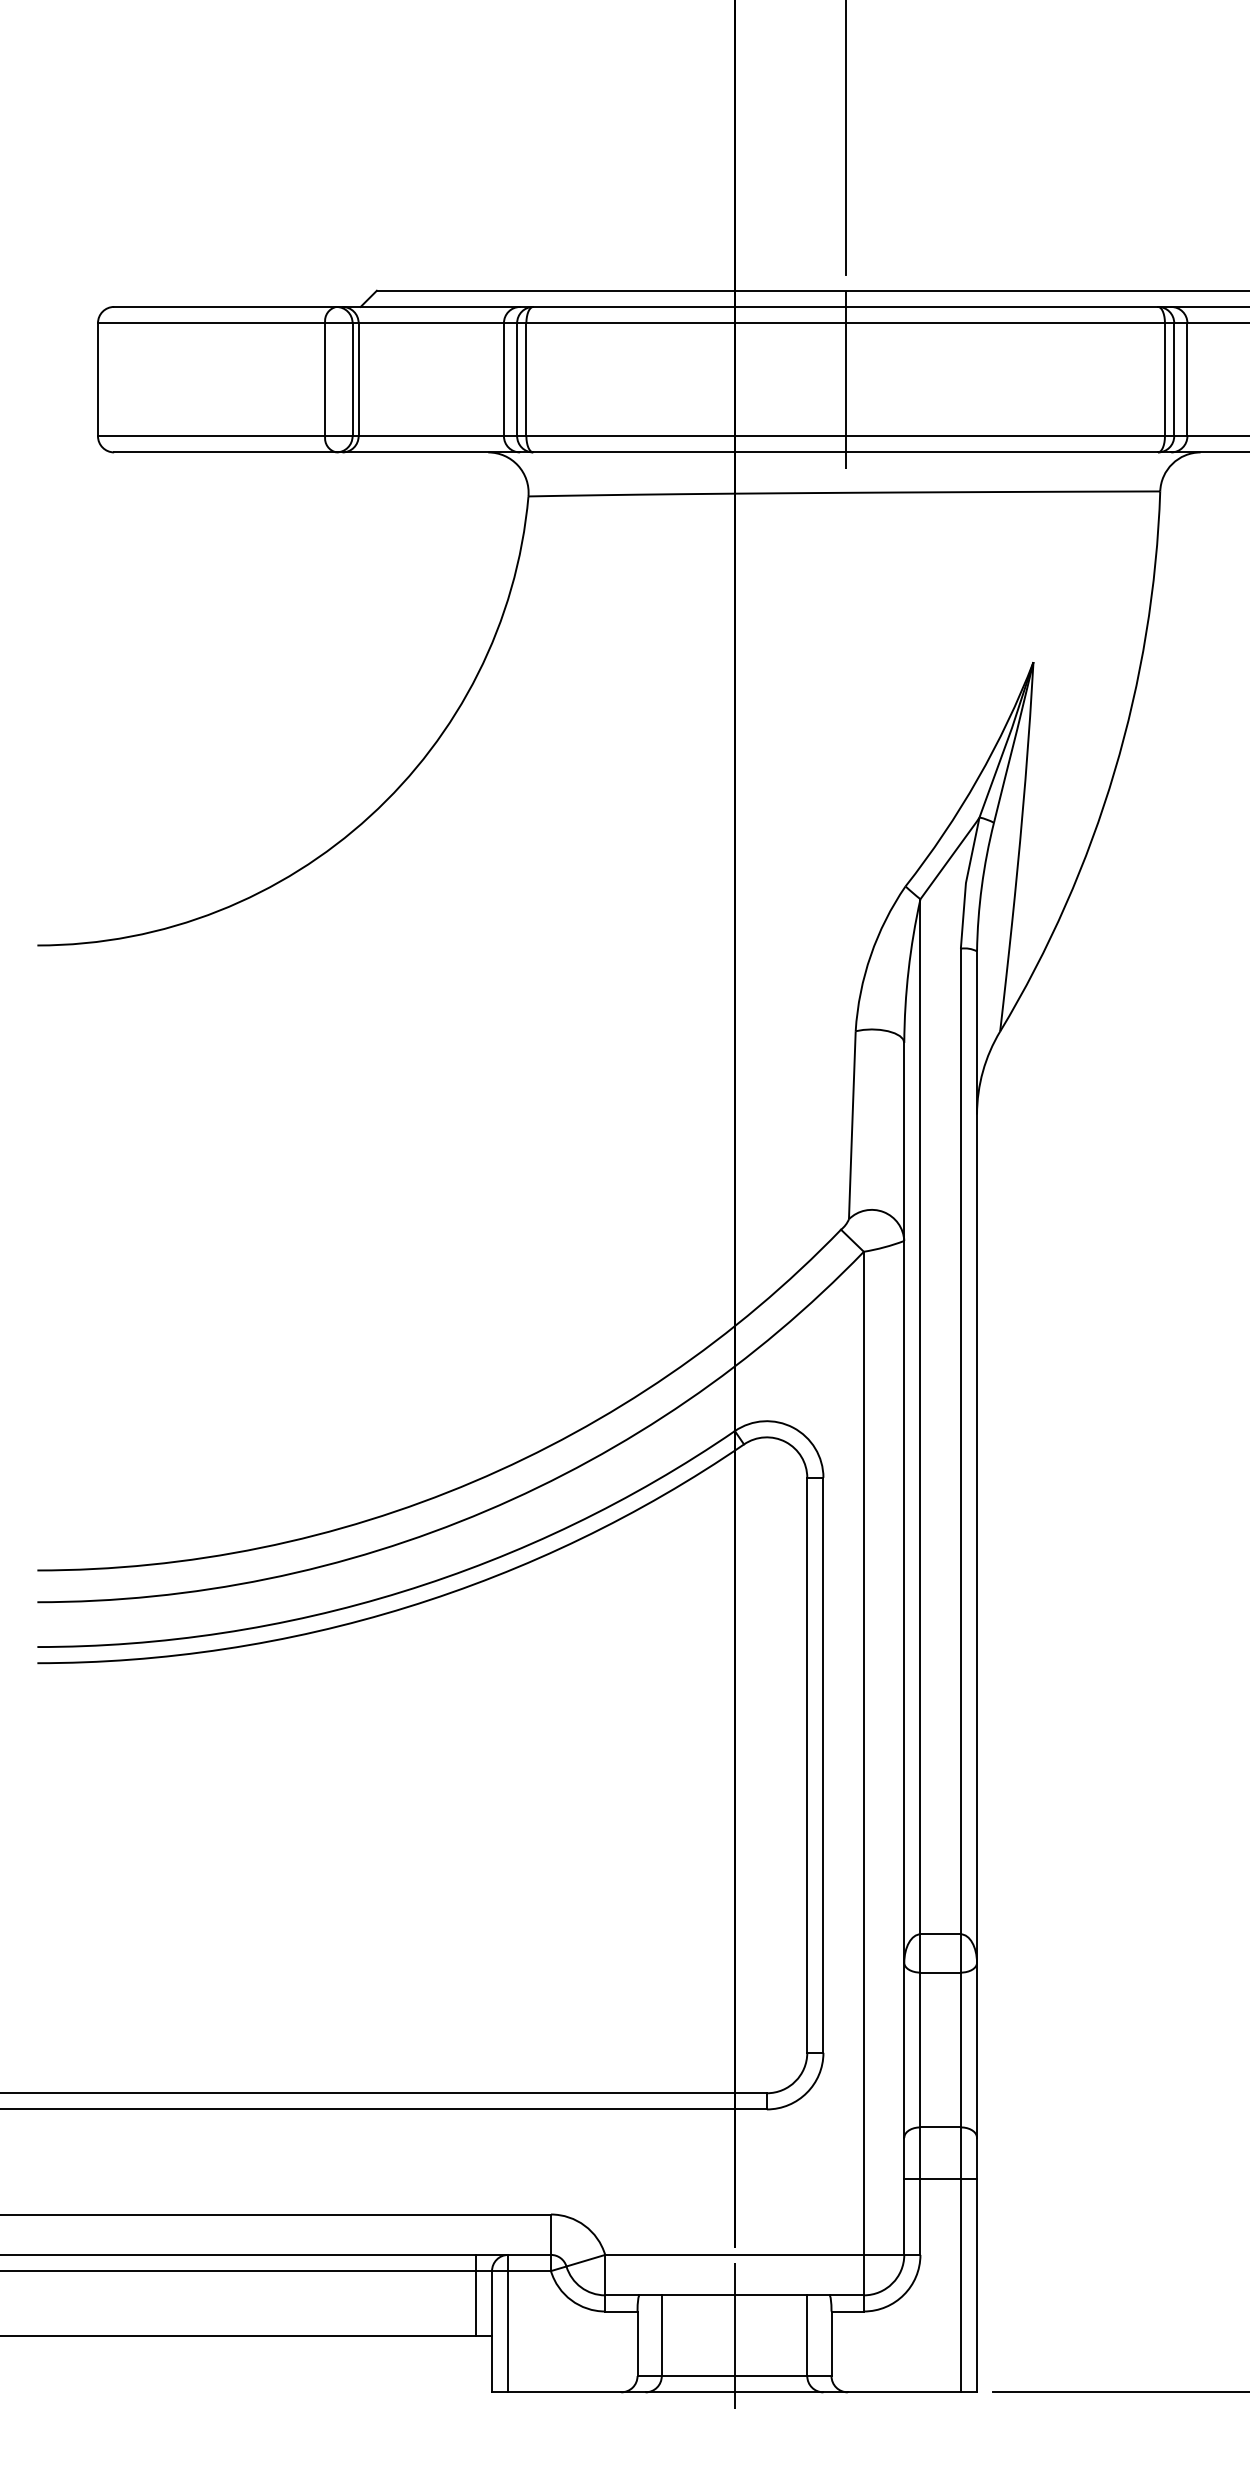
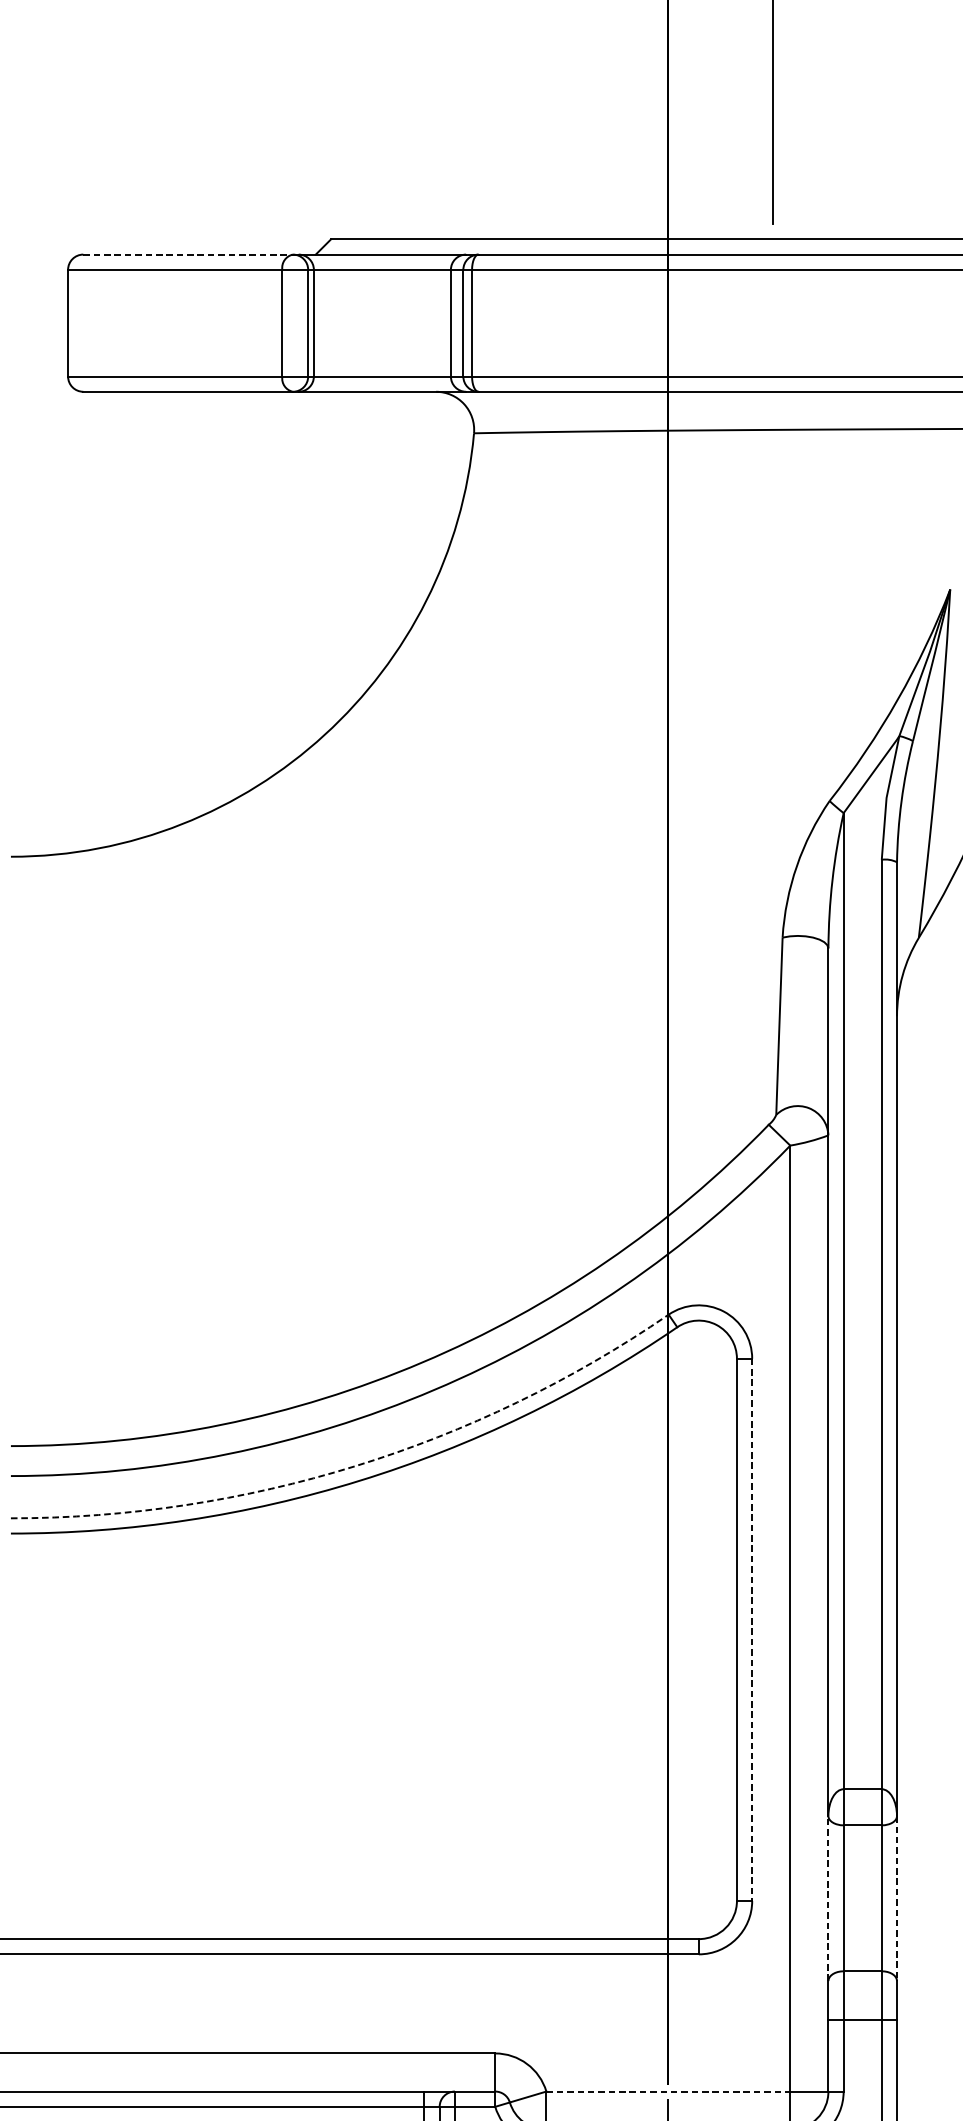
line: (225, 306) -> (188, 254), solid -> dashed
line: (845, 379) -> (772, 323), removed
arc: (402, 1591) -> (355, 1465), solid -> dashed
line: (823, 1765) -> (752, 1630), solid -> dashed
line: (904, 2049) -> (828, 1897), solid -> dashed
line: (977, 2050) -> (897, 1898), solid -> dashed
line: (735, 2254) -> (669, 2091), solid -> dashed

